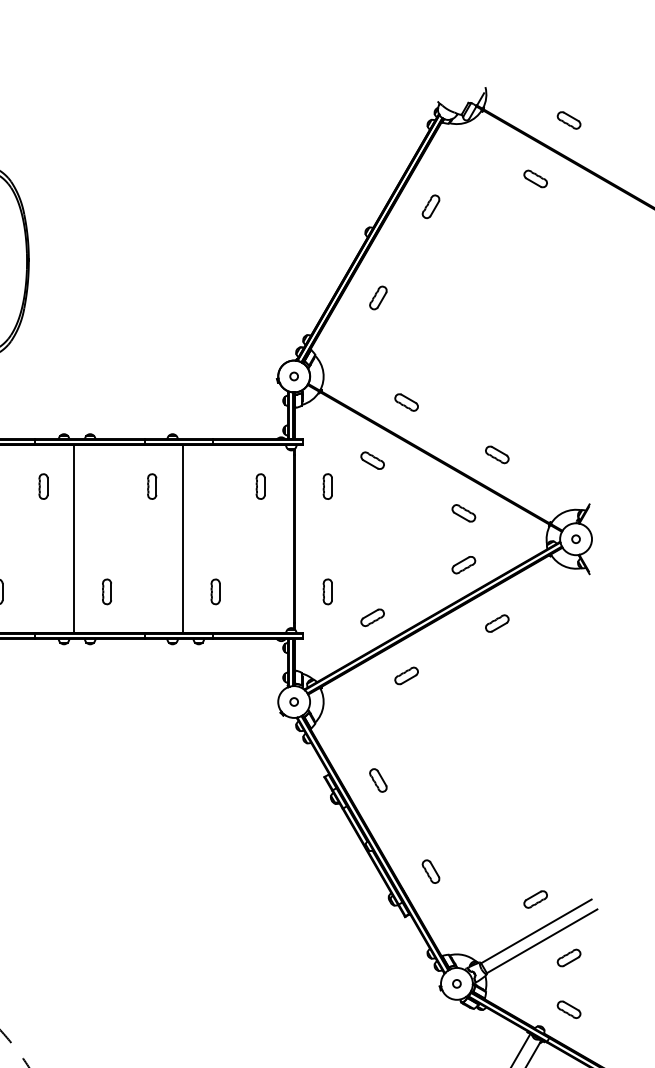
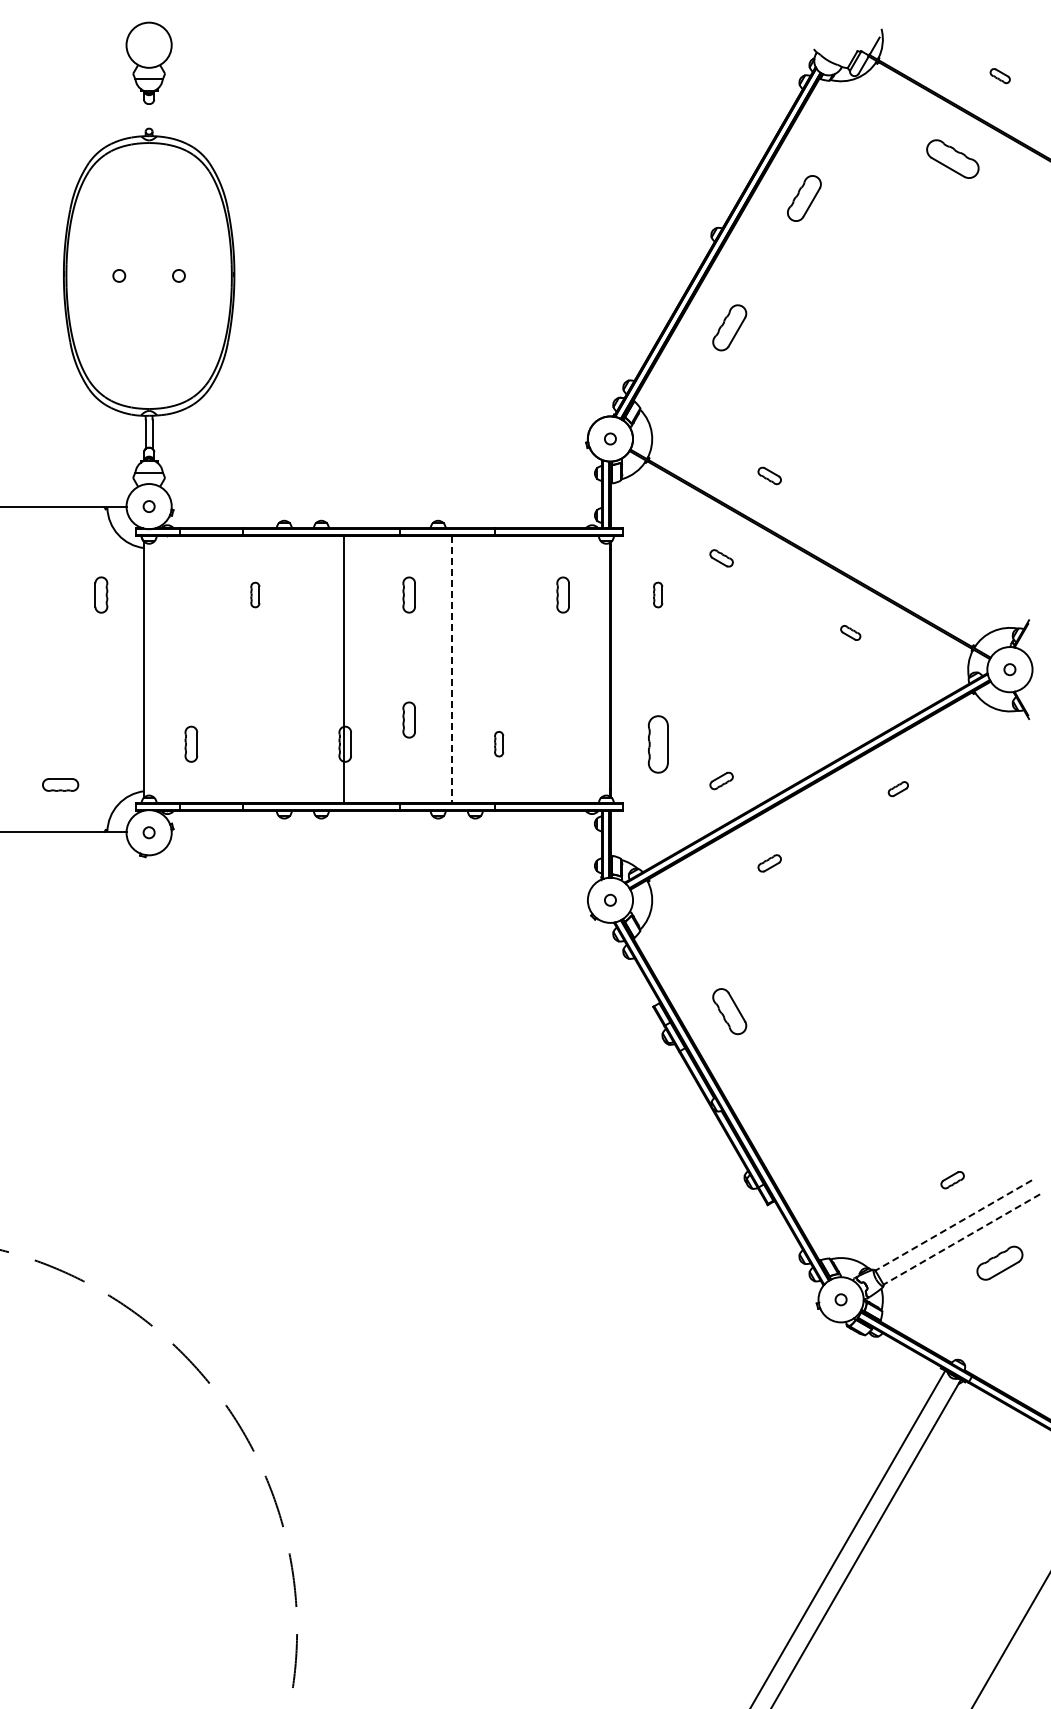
part: (569, 120) -> (1000, 75), size x0.6
part: (535, 178) -> (952, 158), size x1.6
part: (431, 206) -> (804, 198), size x1.4
part: (378, 297) -> (729, 327), size x1.4
part: (406, 402) -> (769, 475), size x0.7
part: (497, 454) -> (898, 549), removed
part: (372, 460) -> (721, 558), size x0.7
part: (43, 486) -> (255, 594), size x0.7
part: (327, 486) -> (657, 594), size x0.7
part: (463, 513) -> (850, 632), size x0.6
line: (74, 539) -> (344, 669), moved
line: (182, 539) -> (452, 670), solid -> dashed
part: (463, 564) -> (850, 705), removed
part: (151, 574) -> (408, 719), added
part: (215, 591) -> (498, 743), size x0.7
part: (327, 591) -> (657, 743), size x1.6
part: (372, 617) -> (721, 780), size x0.7
part: (497, 623) -> (898, 788), size x0.6
part: (406, 676) -> (769, 863), size x0.7
part: (378, 780) -> (729, 1011), size x1.4
part: (431, 871) -> (804, 1140), removed
part: (535, 898) -> (952, 1179), size x0.7
line: (536, 931) -> (953, 1225), solid -> dashed
line: (541, 941) -> (961, 1239), solid -> dashed
part: (569, 957) -> (1000, 1262), size x1.4
part: (569, 1009) -> (1000, 1336), removed

